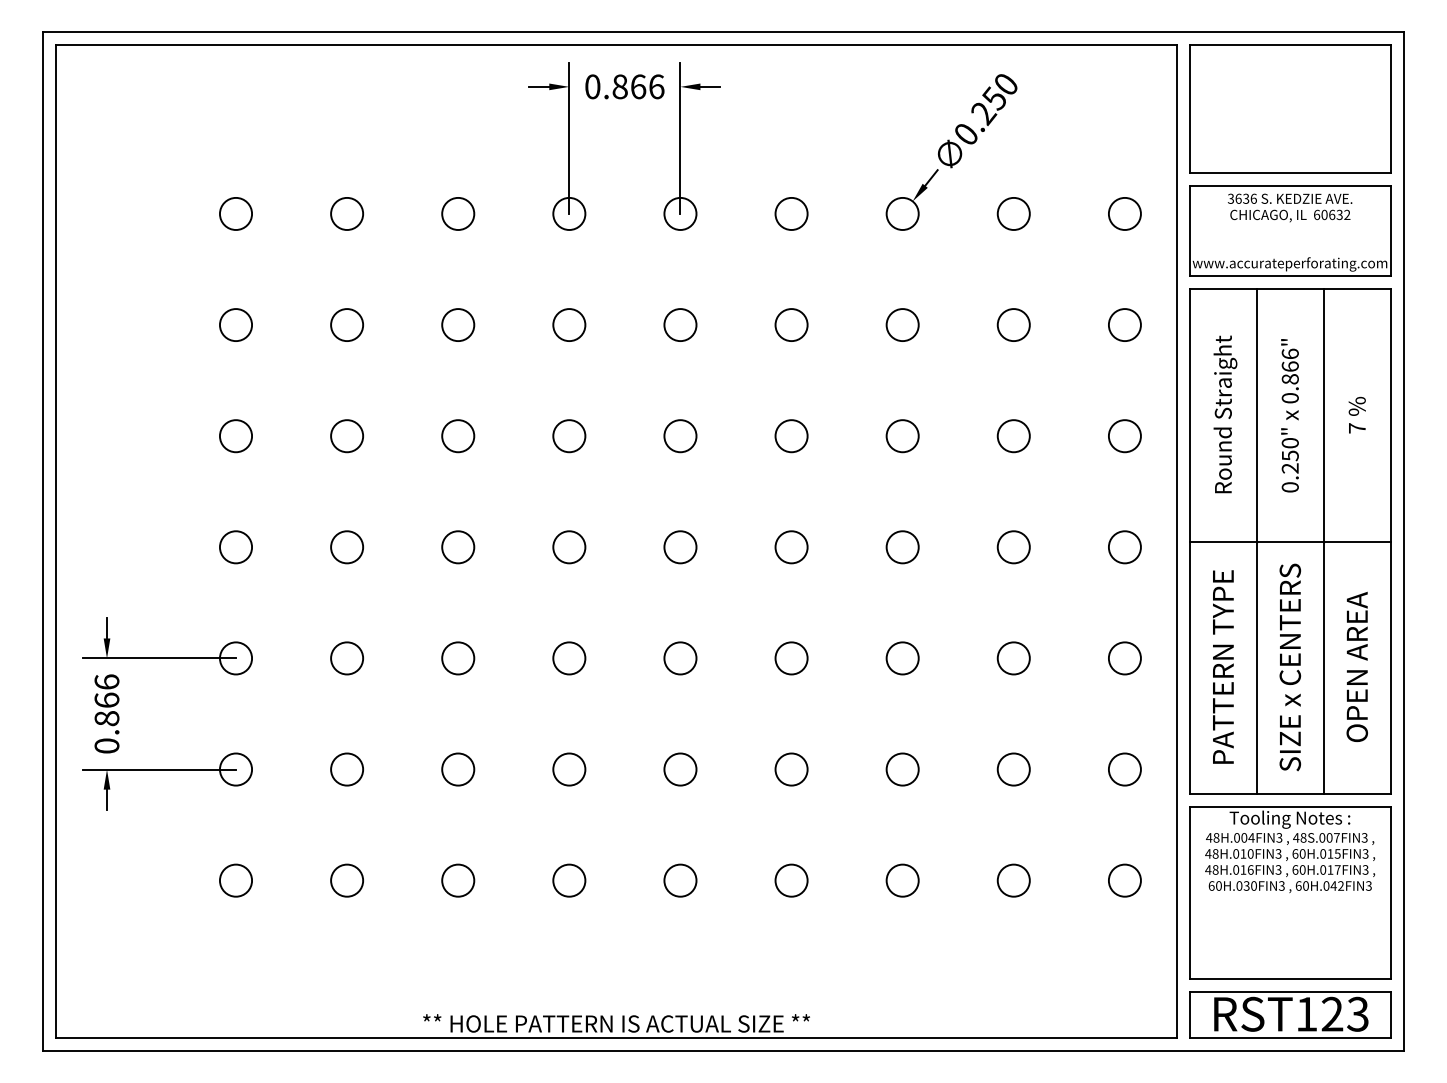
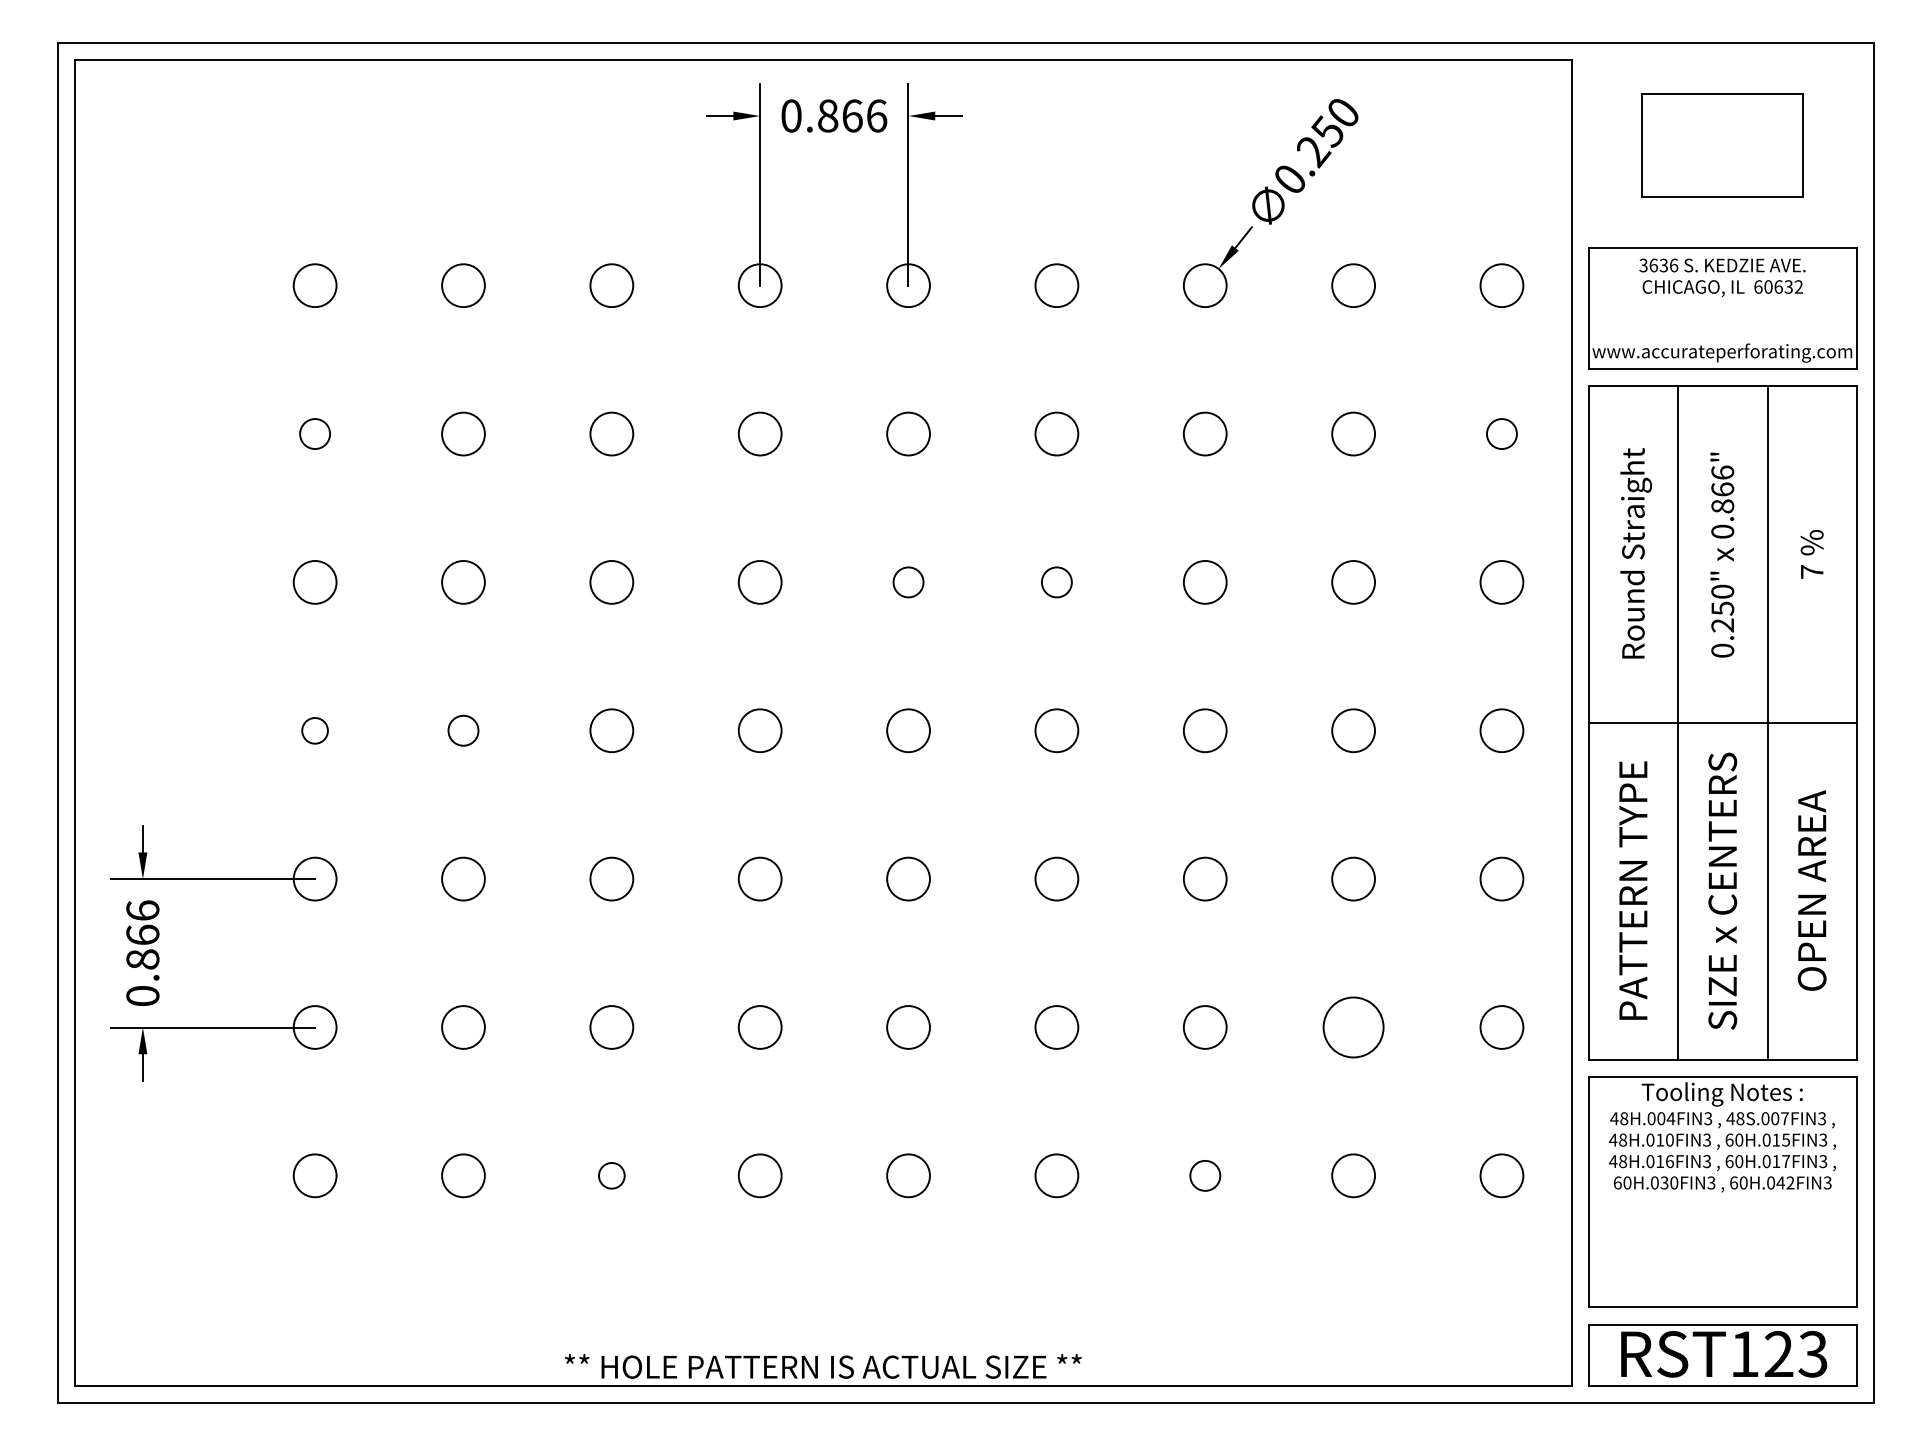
part: (1290, 108) -> (1722, 145), size x0.6
circle: (235, 324) -> (314, 433), size x0.7
circle: (1124, 324) -> (1501, 433), size x0.7
circle: (680, 436) -> (908, 582), size x0.7
circle: (791, 436) -> (1056, 582), size x0.7
circle: (235, 547) -> (314, 730), size x0.6
circle: (347, 547) -> (463, 730), size x0.7
circle: (1013, 769) -> (1353, 1027), size x1.4
circle: (457, 880) -> (611, 1175), size x0.6
circle: (902, 880) -> (1205, 1175), size x0.7

